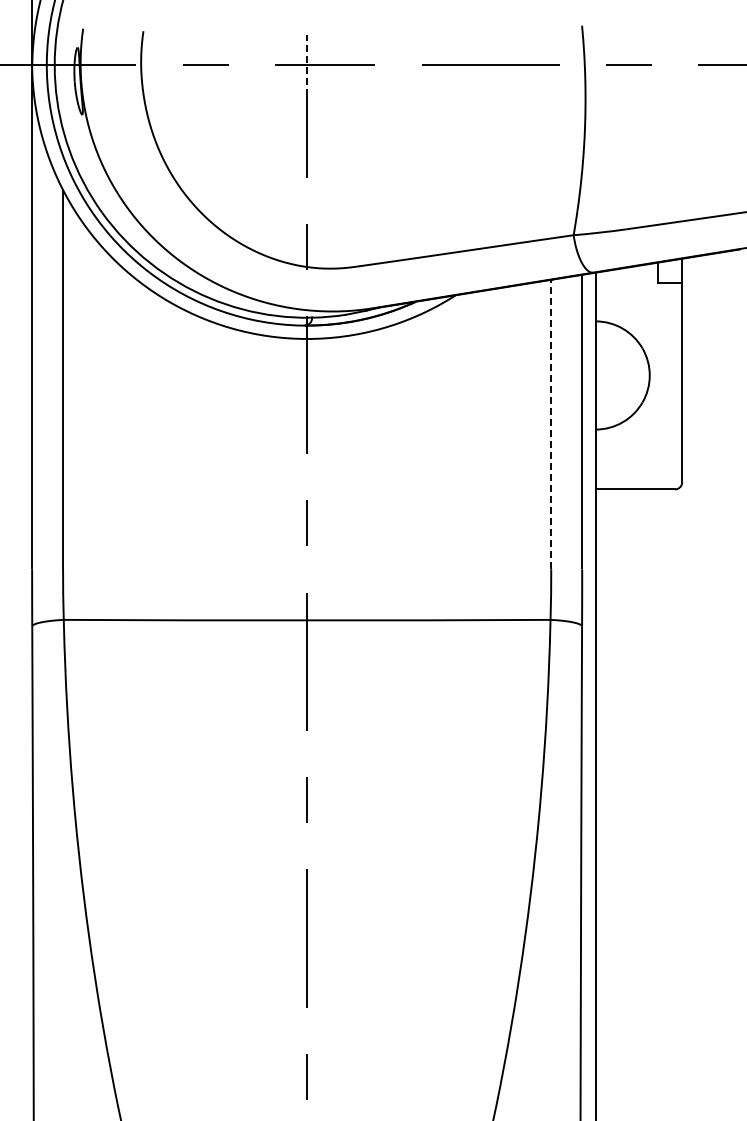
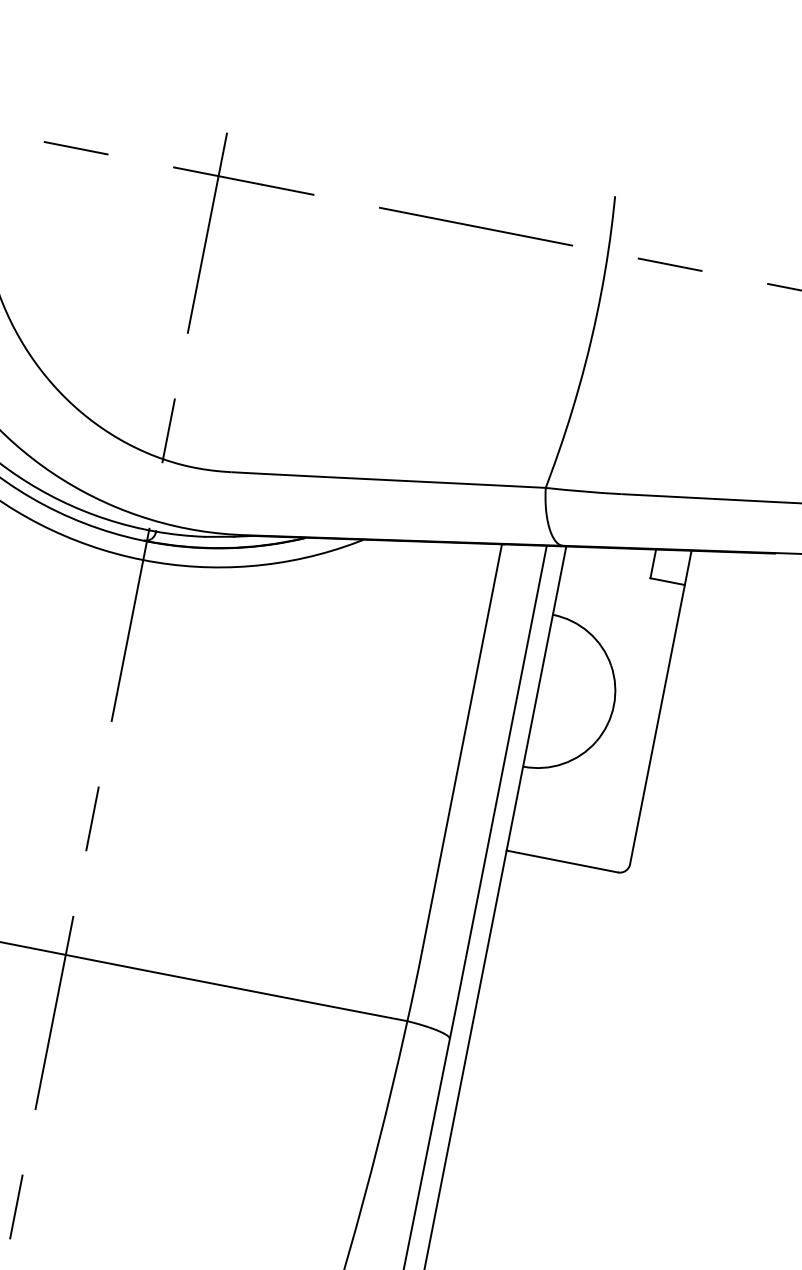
line: (307, 64) -> (219, 175), dashed -> solid
line: (551, 424) -> (462, 747), dashed -> solid

